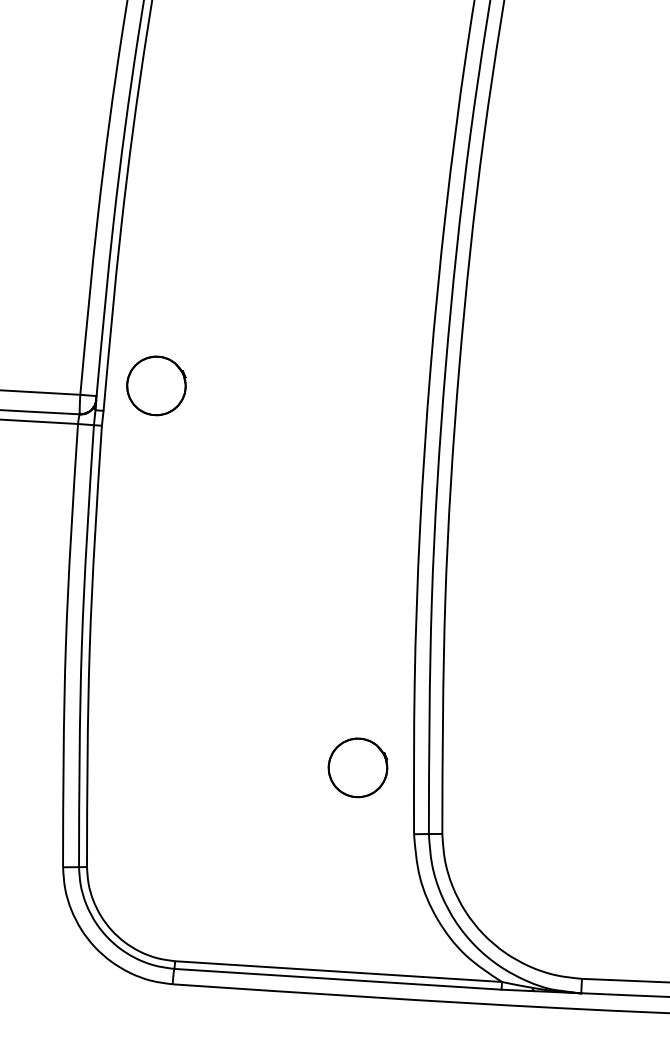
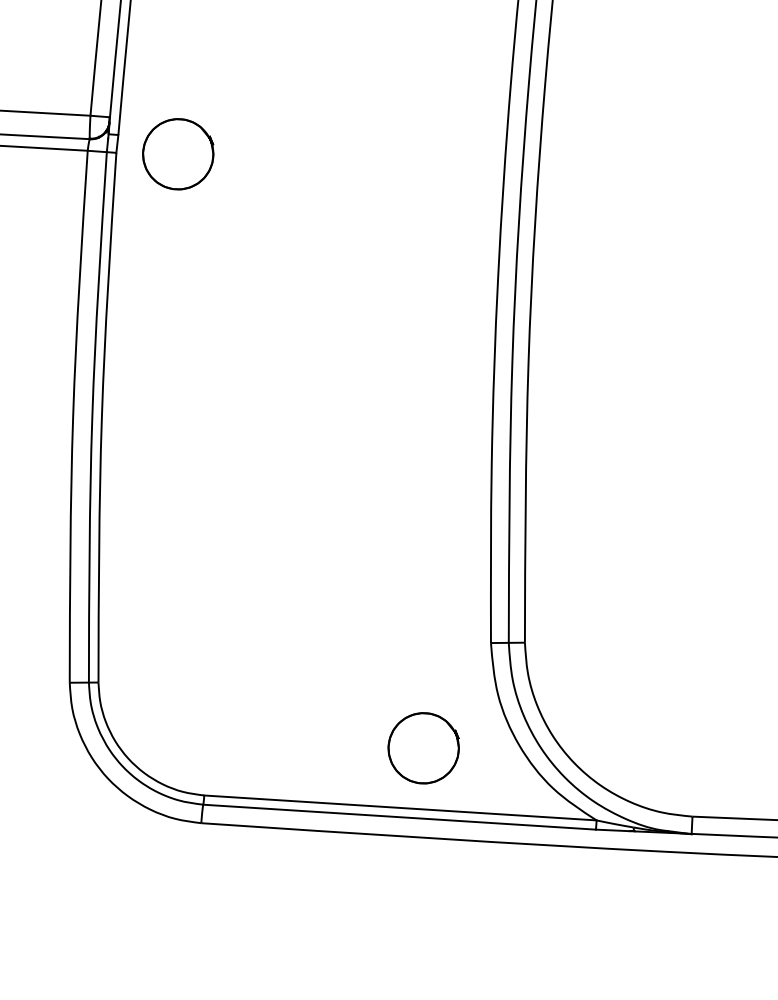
part: (156, 385) -> (178, 153), moved
part: (357, 767) -> (423, 747), moved

